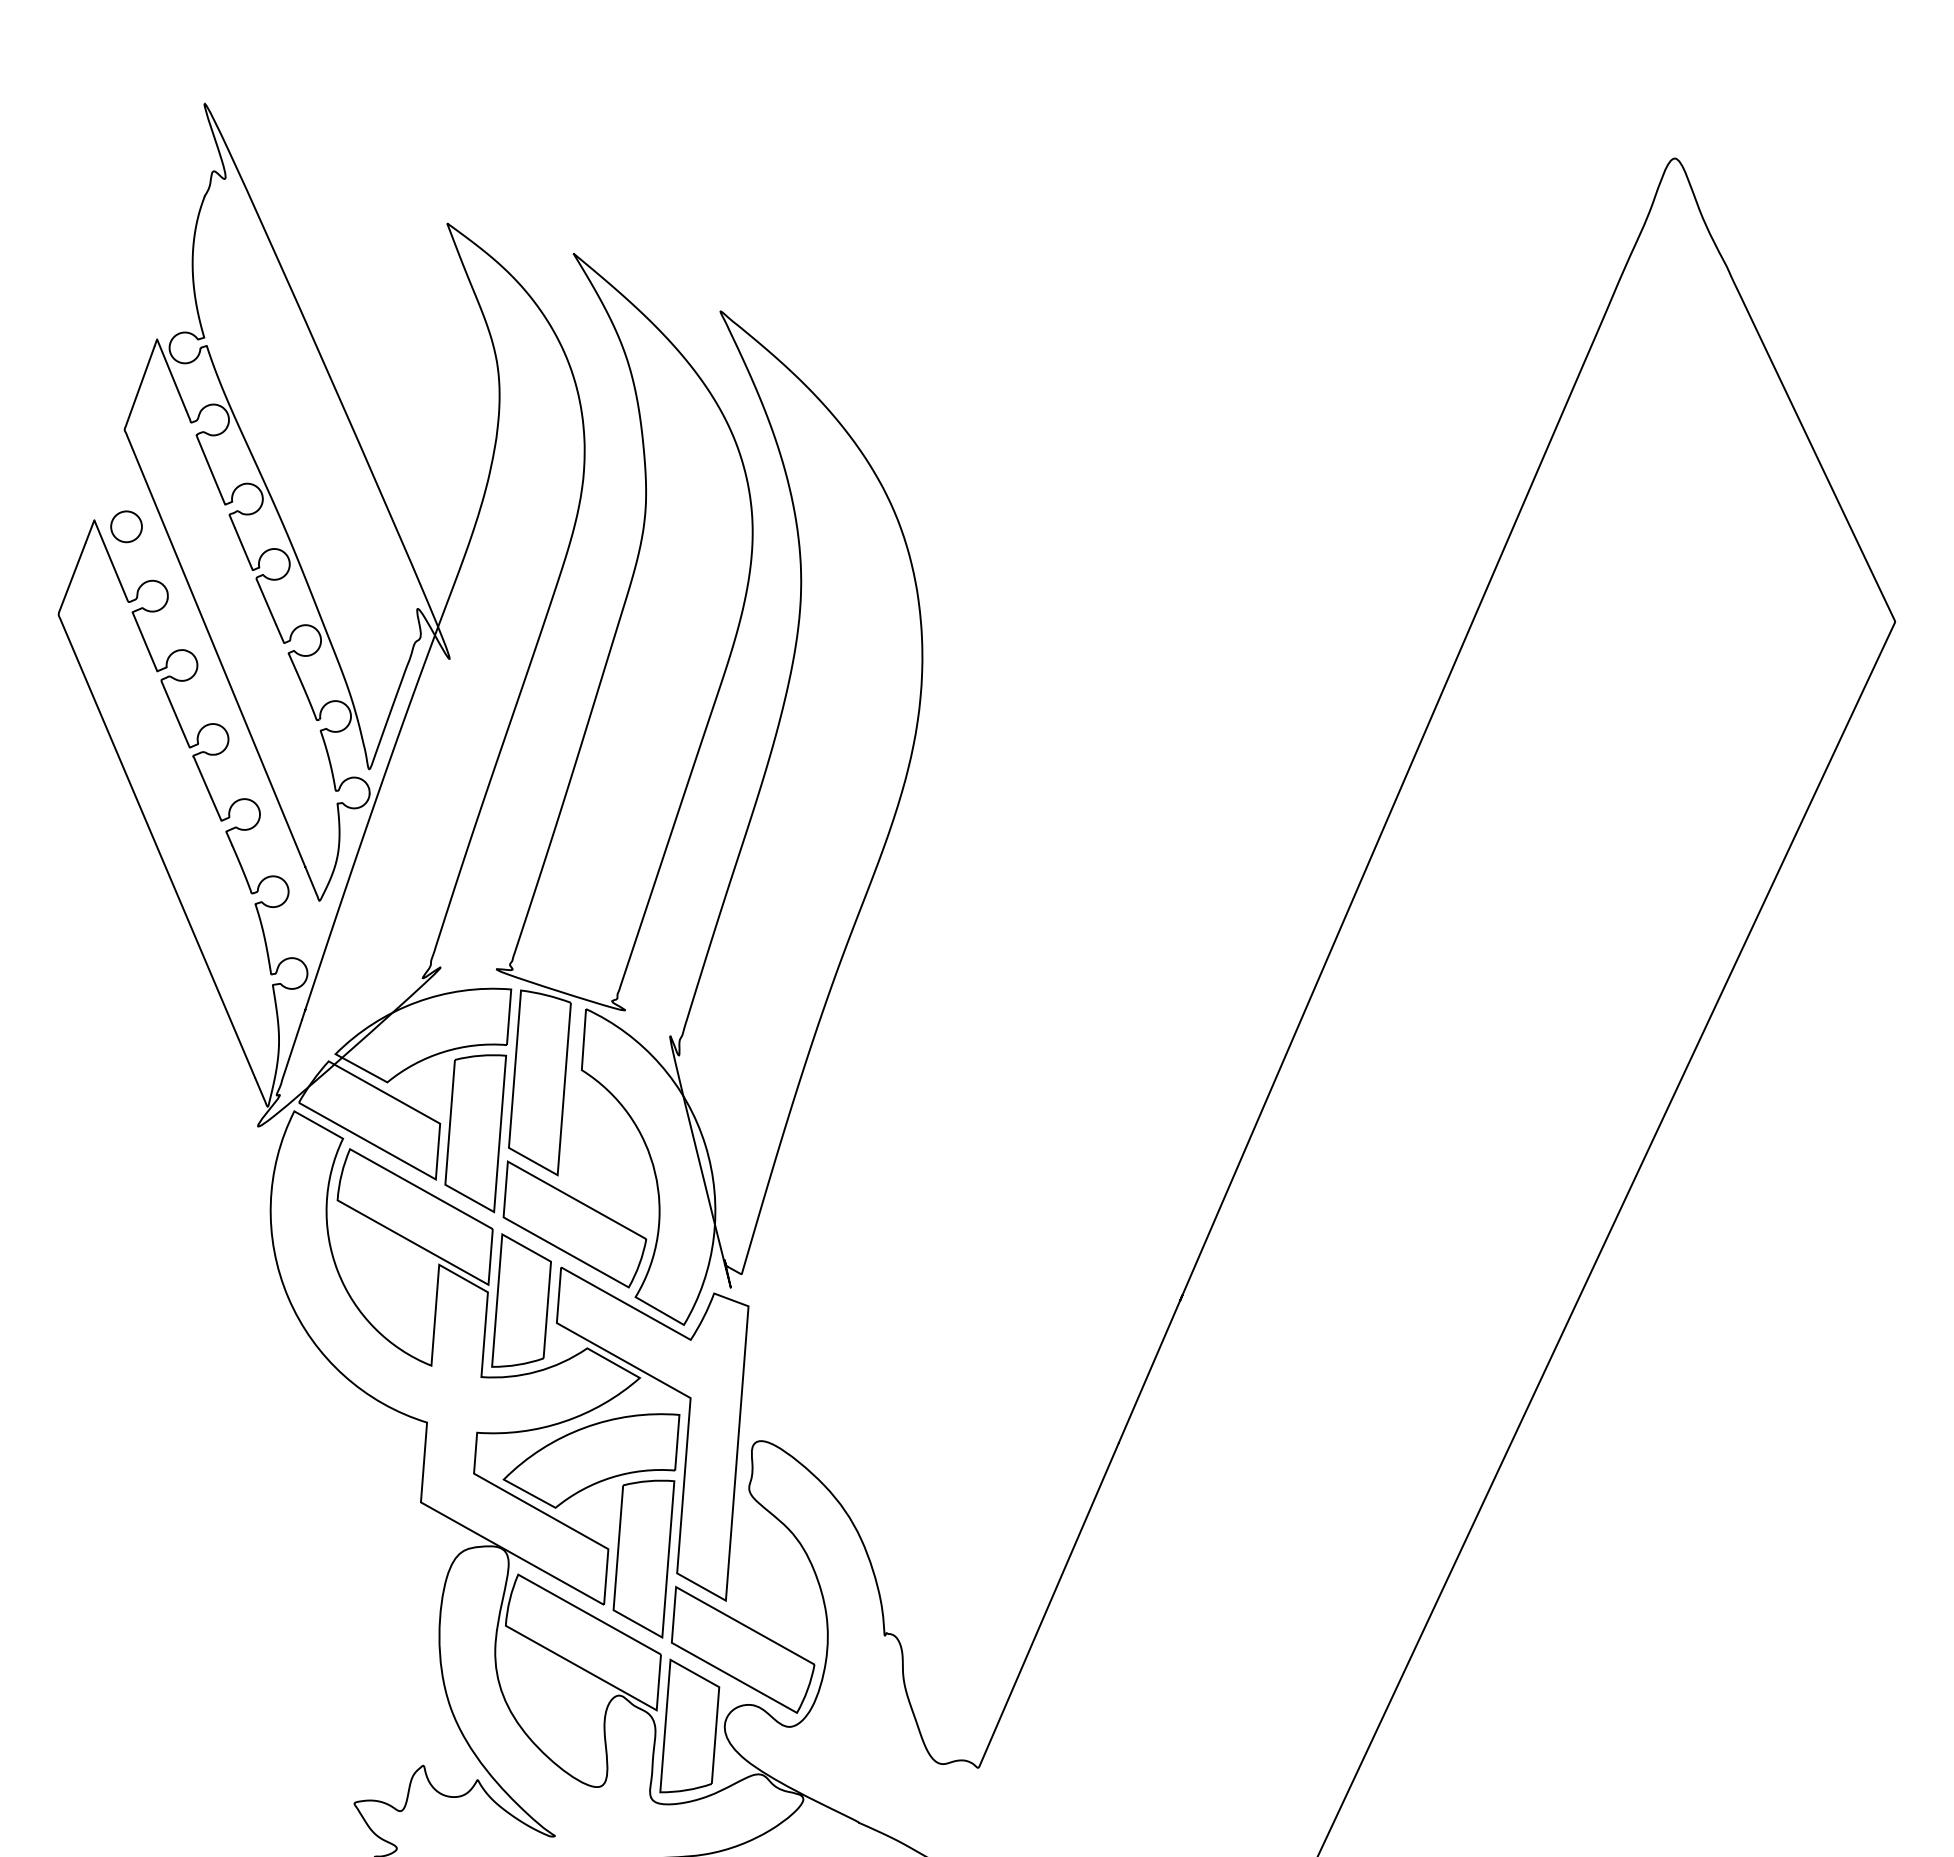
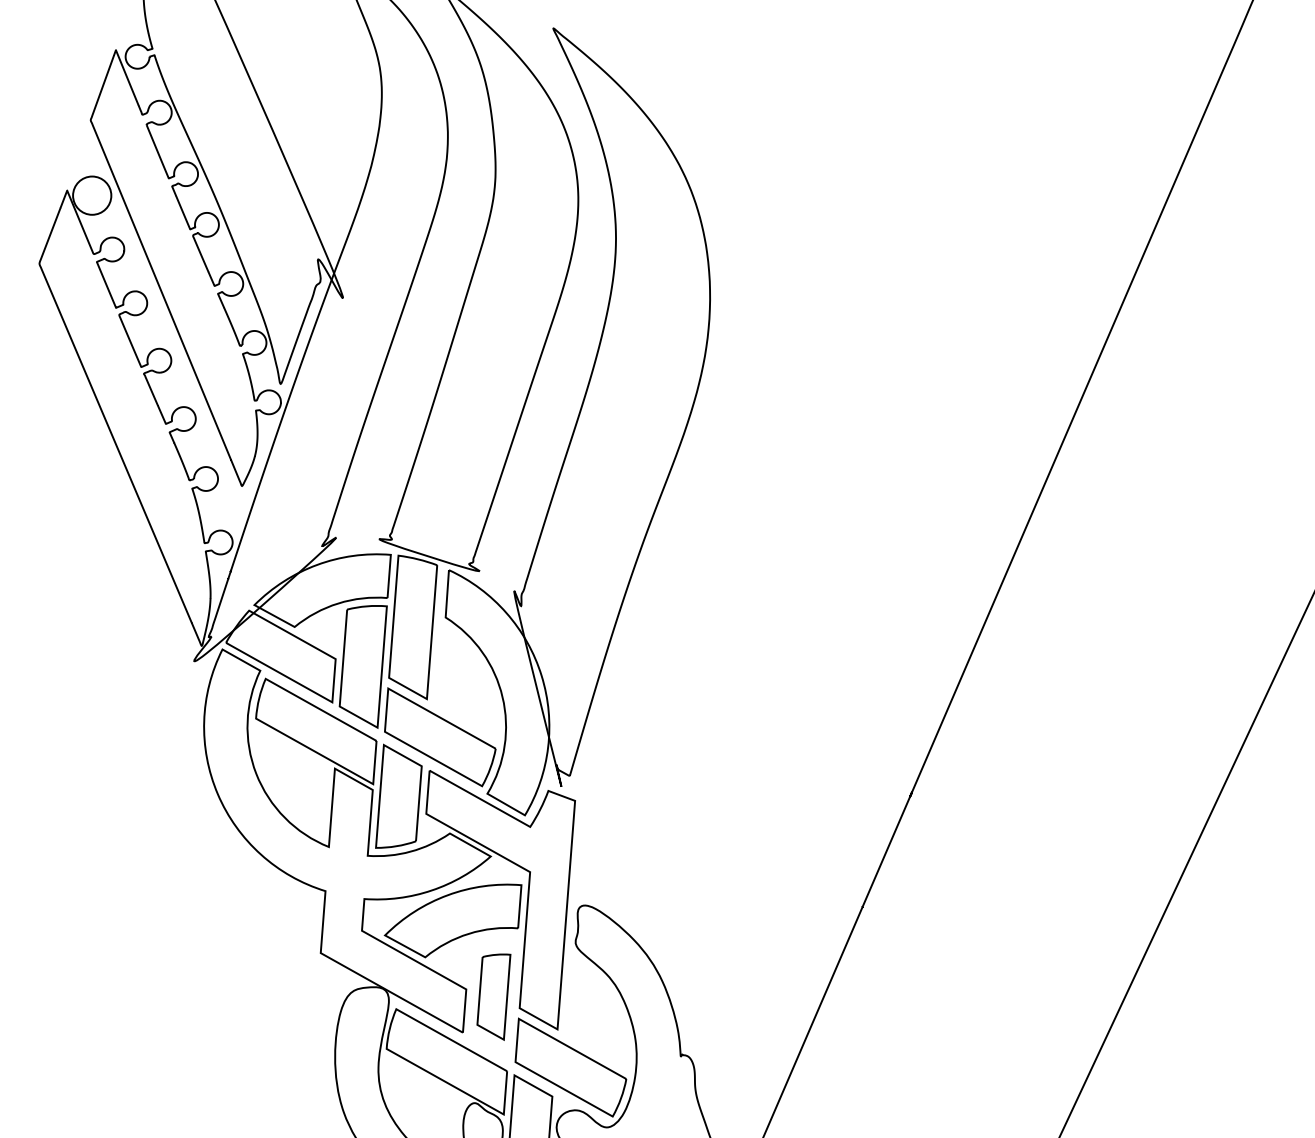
circle: (126, 526) -> (92, 195), size x1.6
part: (643, 1558) -> (493, 996), size x0.7

